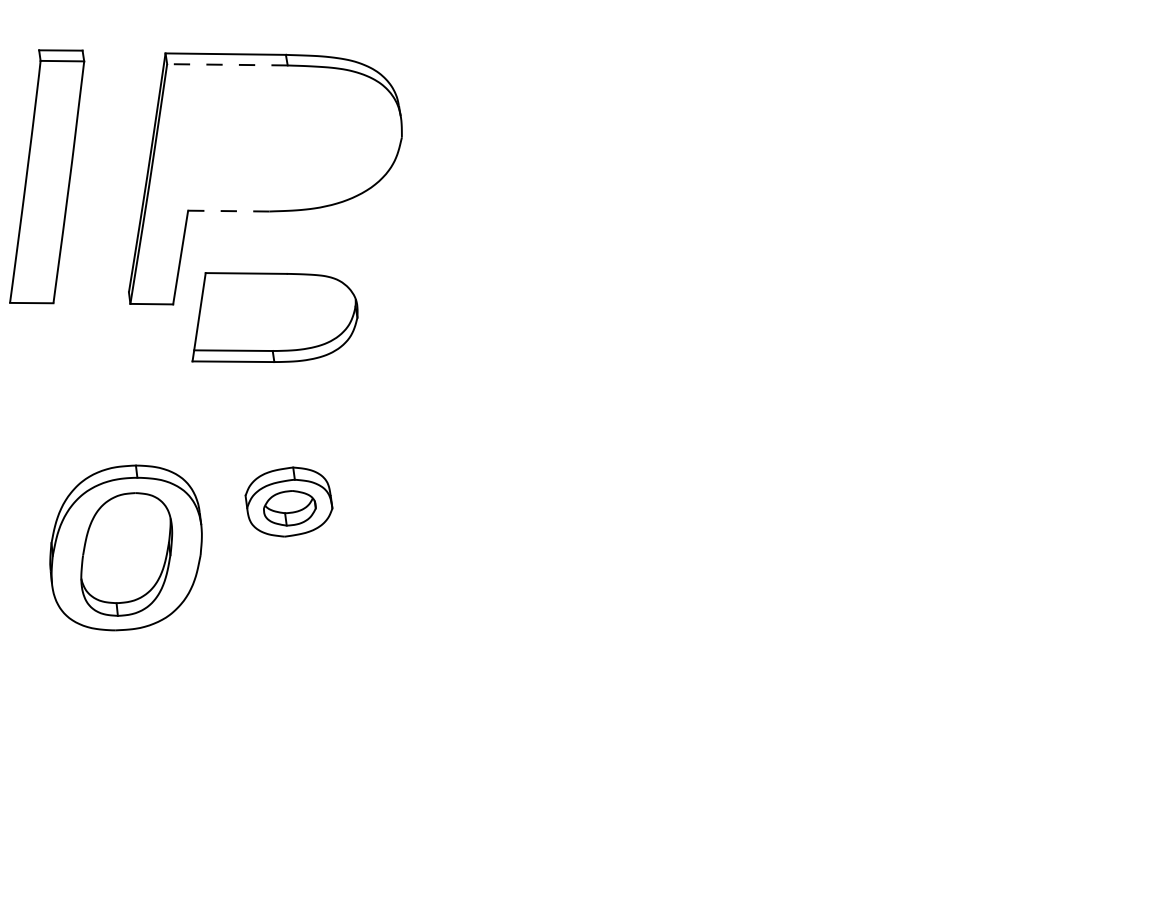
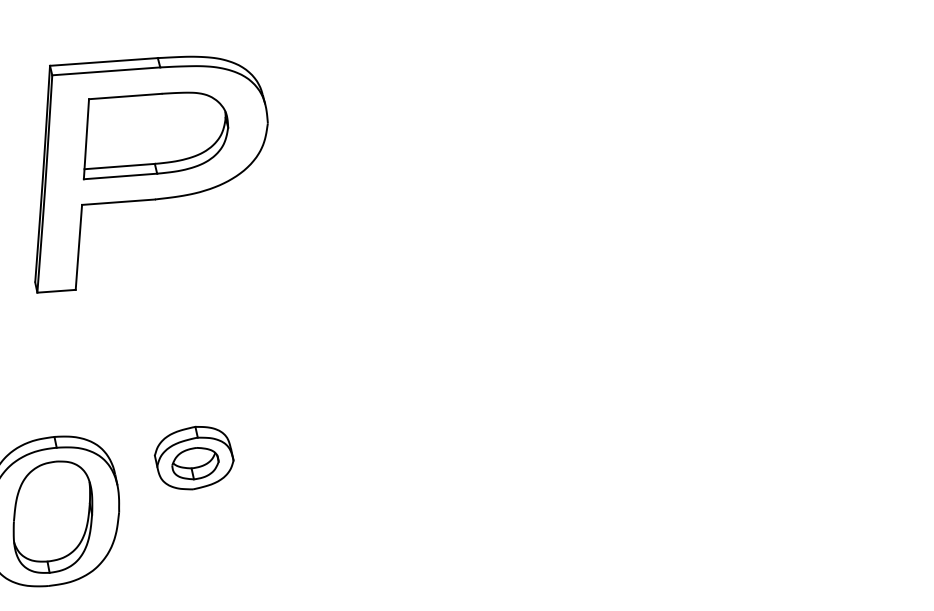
line: (226, 64) -> (105, 71), dashed -> solid
line: (228, 211) -> (118, 202), dashed -> solid
part: (274, 317) -> (153, 133), moved

